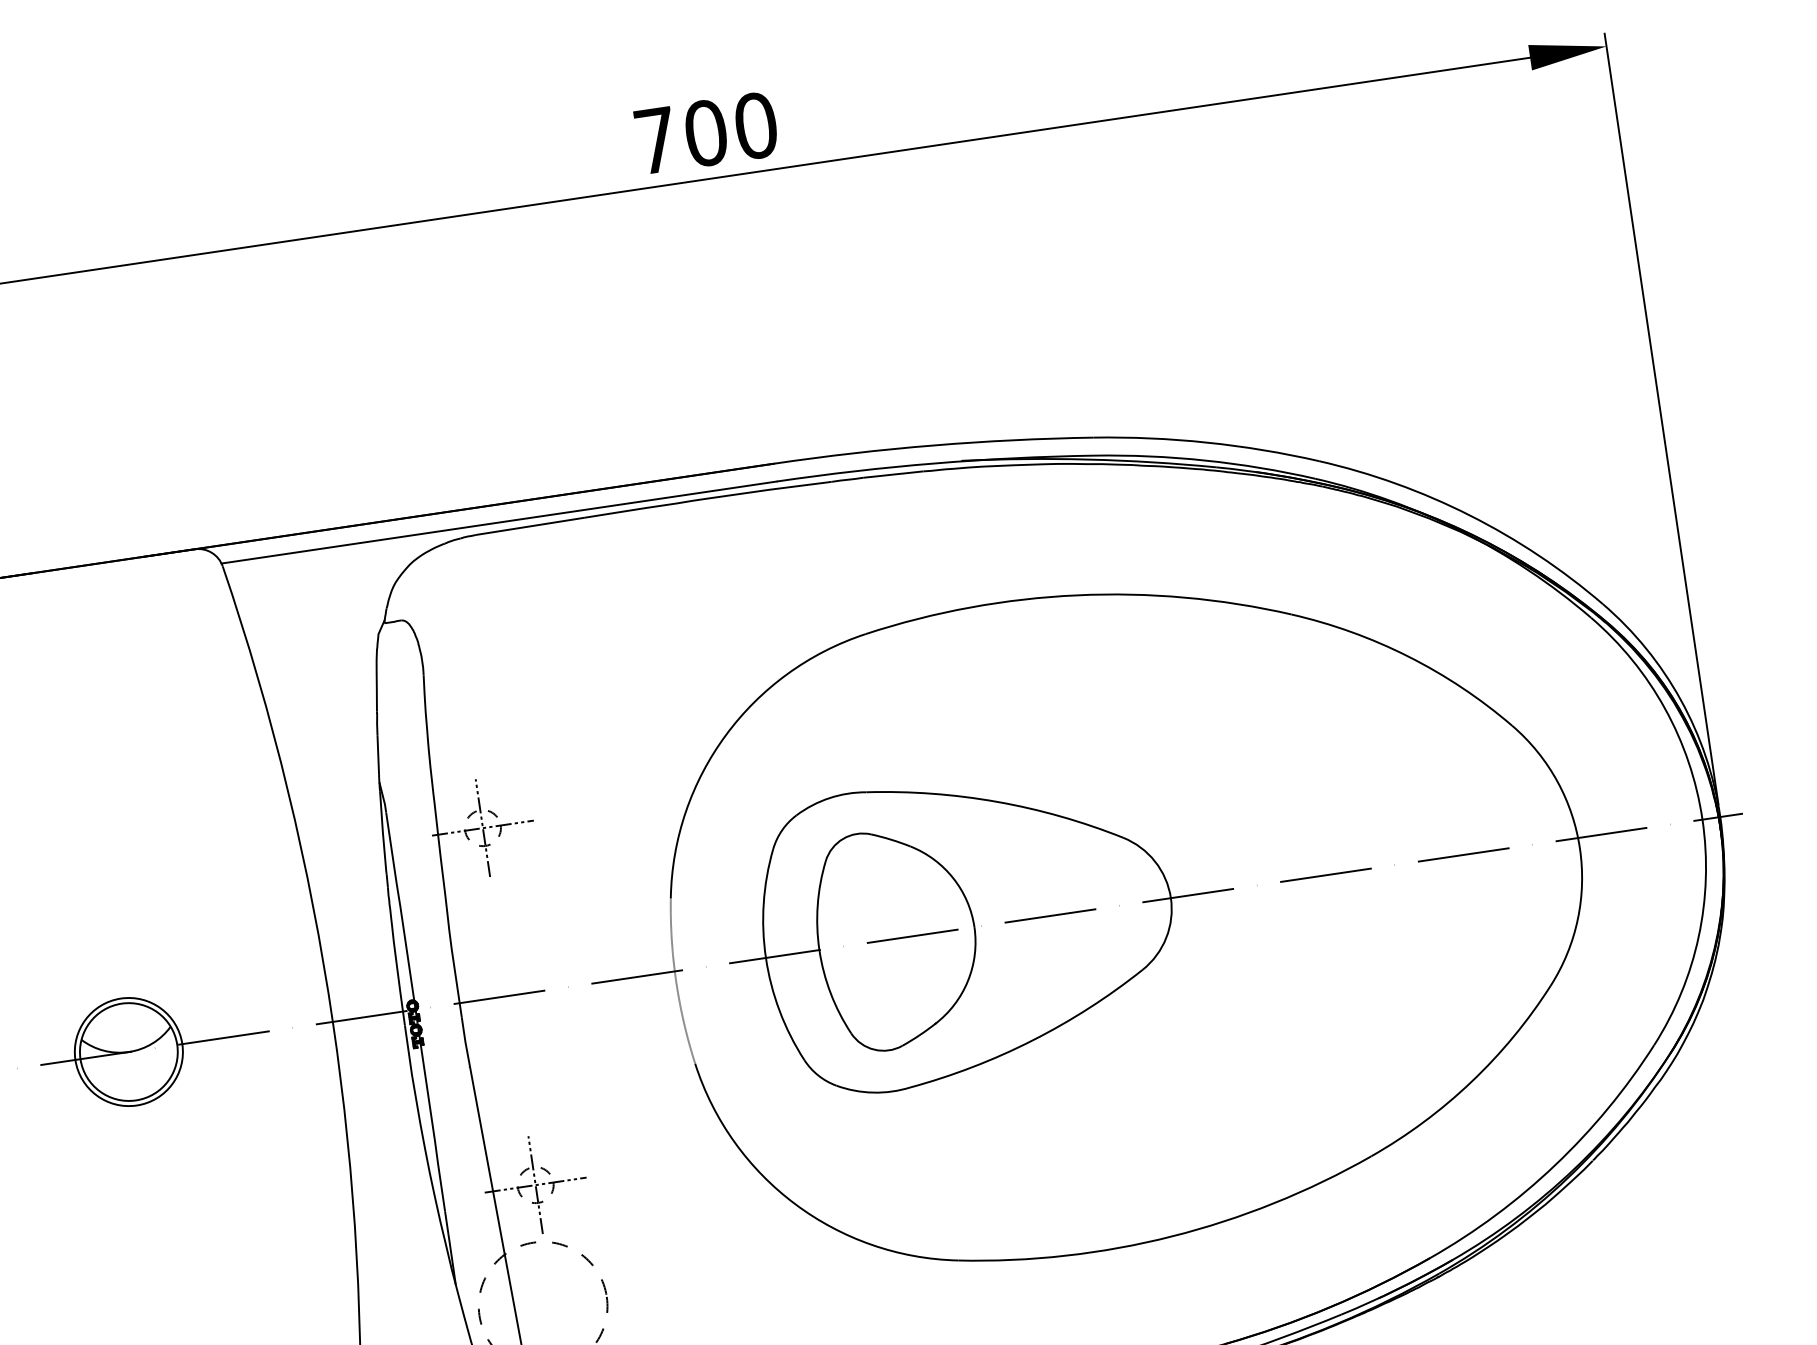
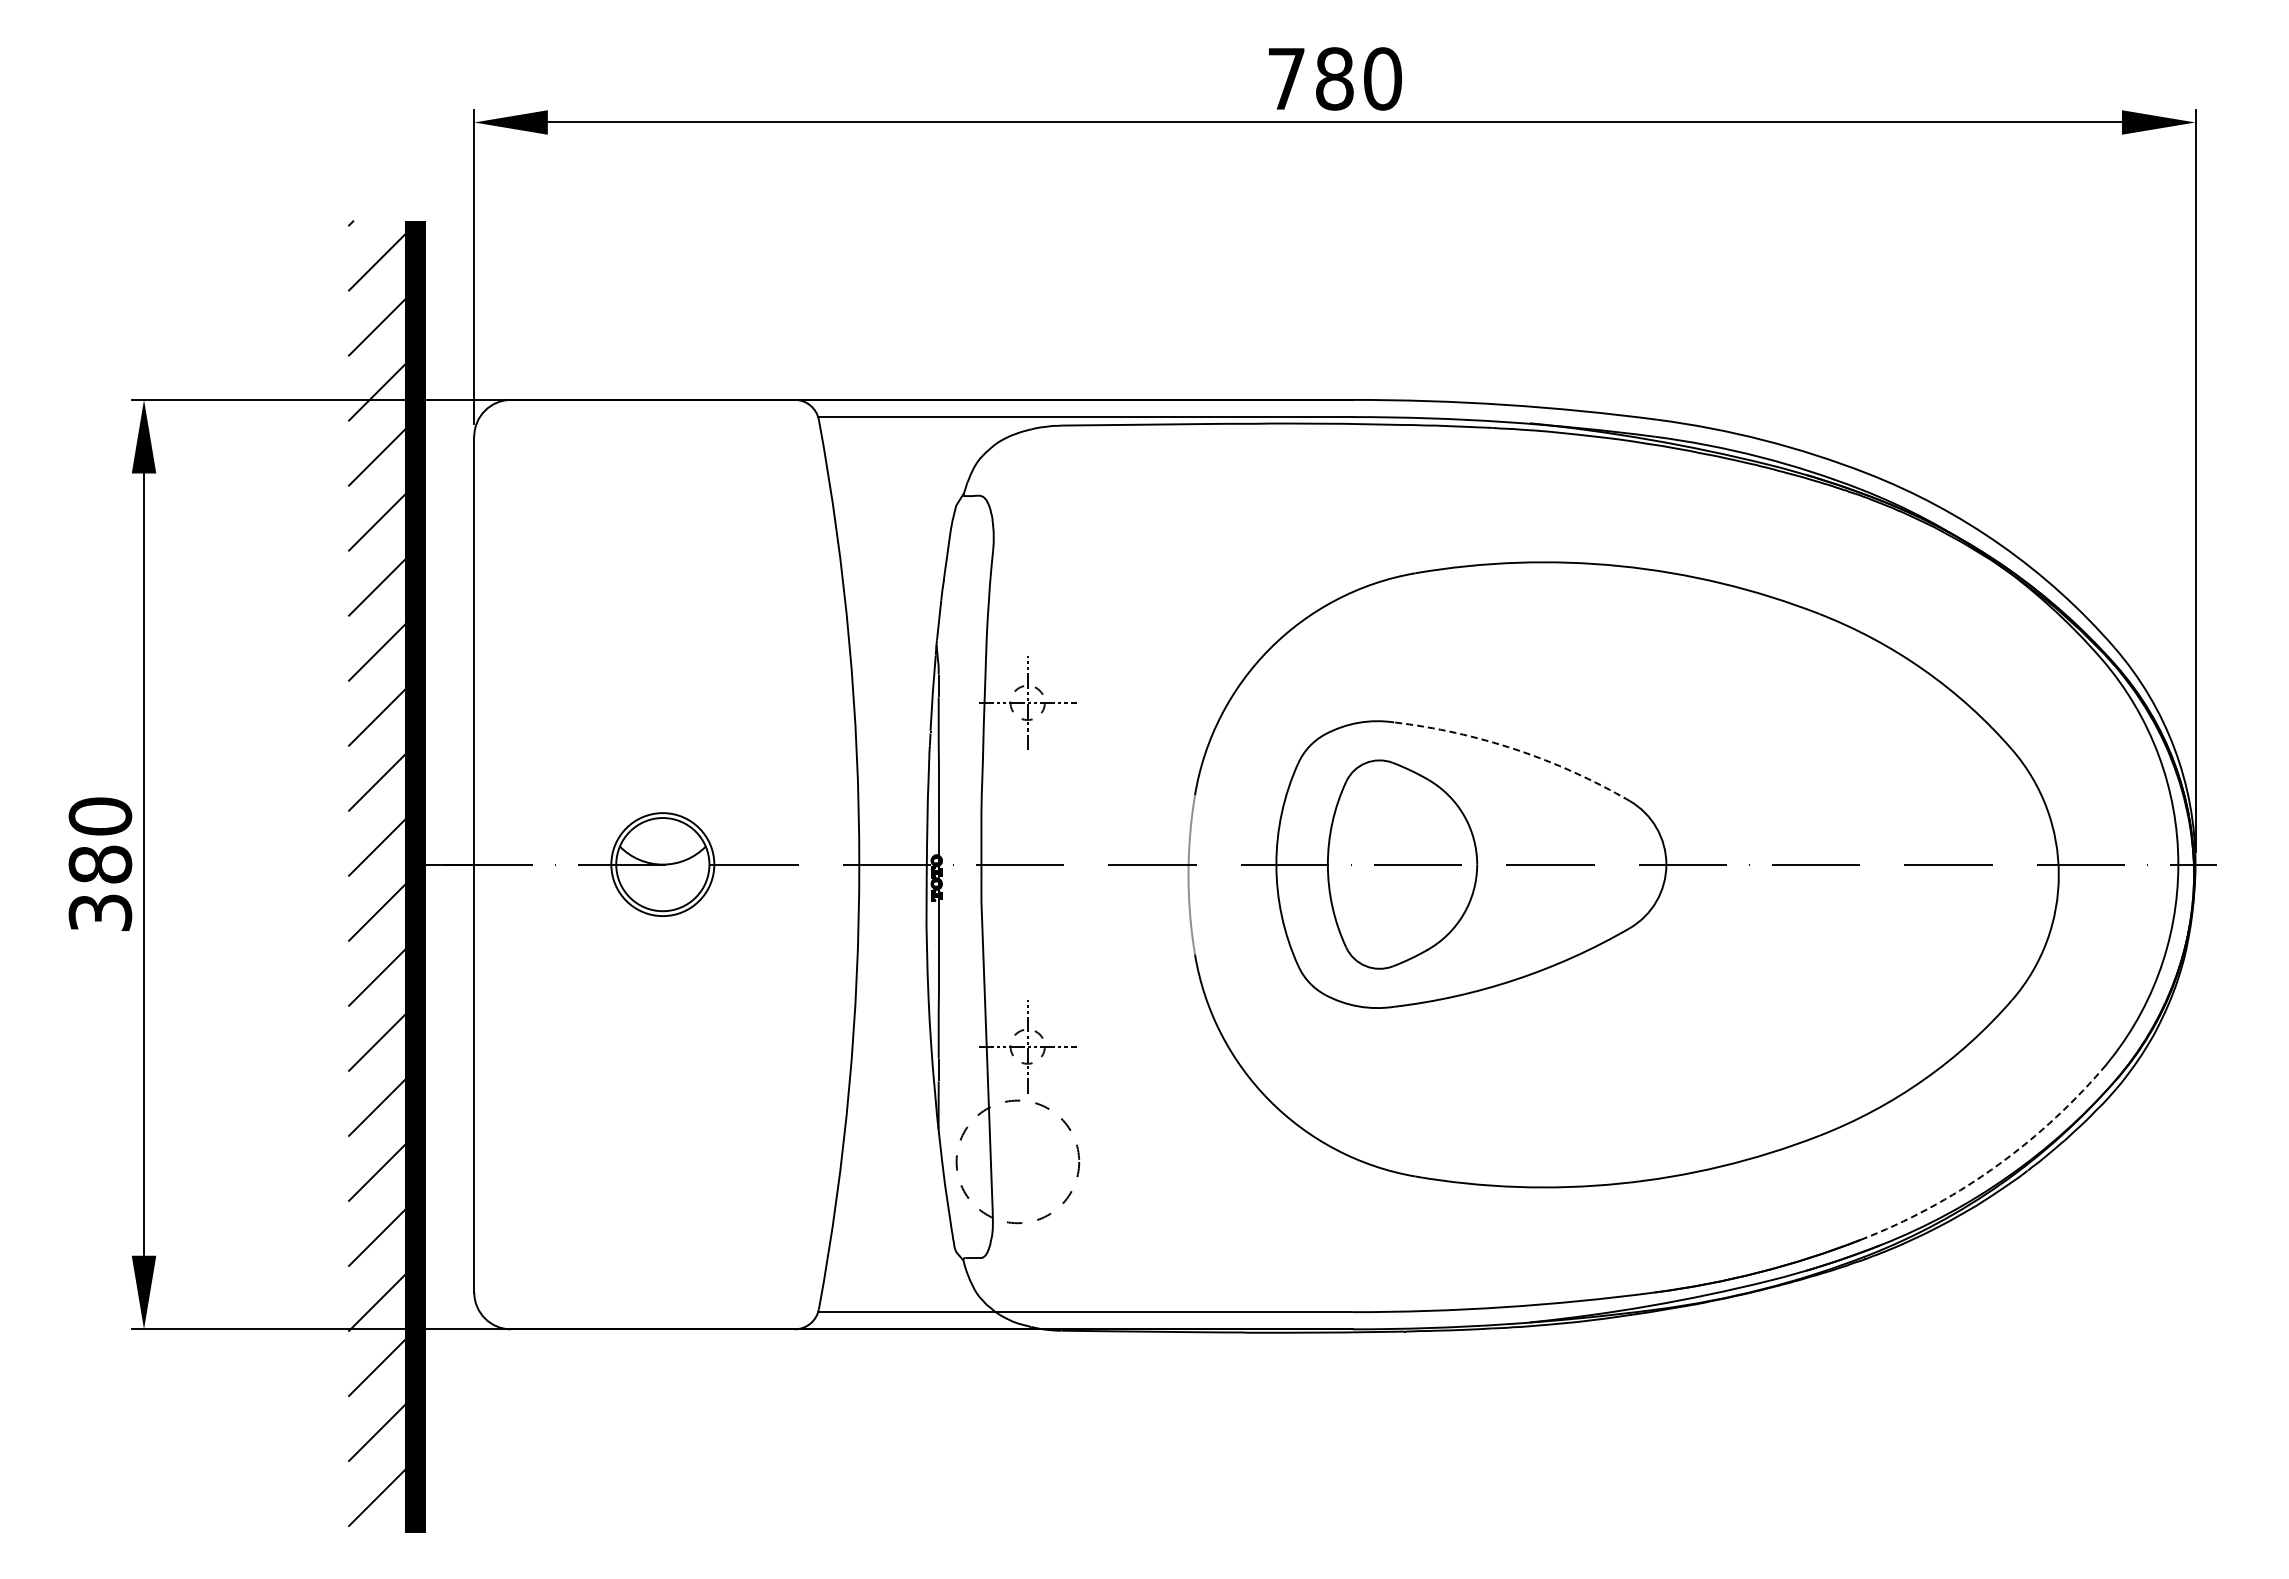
text: (705, 132) -> (1334, 78), 700 -> 780
arc: (996, 801) -> (1515, 749), solid -> dashed
arc: (1555, 1164) -> (1991, 1169), solid -> dashed

